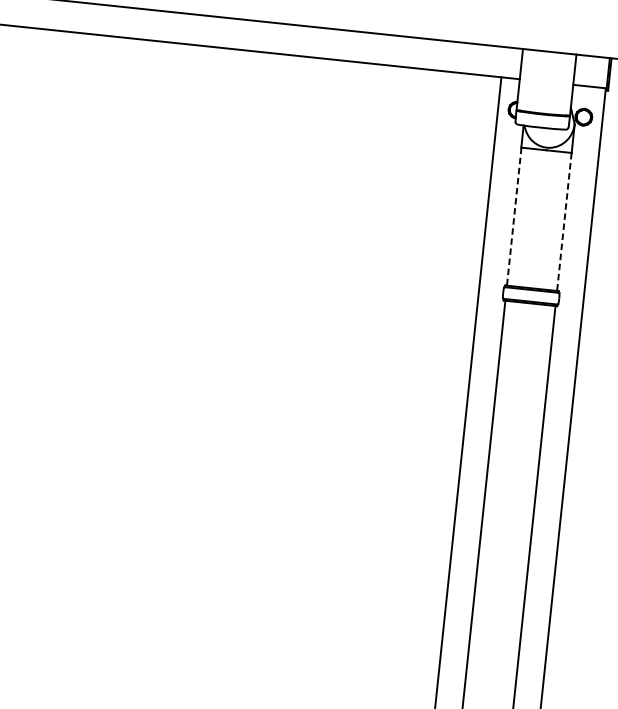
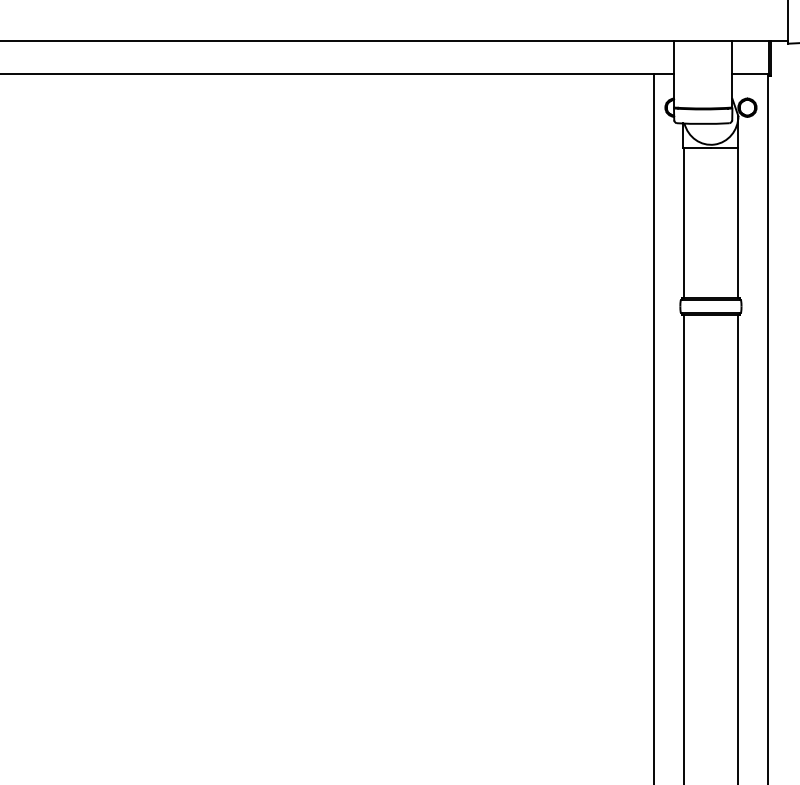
line: (514, 217) -> (683, 223), dashed -> solid
line: (564, 222) -> (738, 223), dashed -> solid

